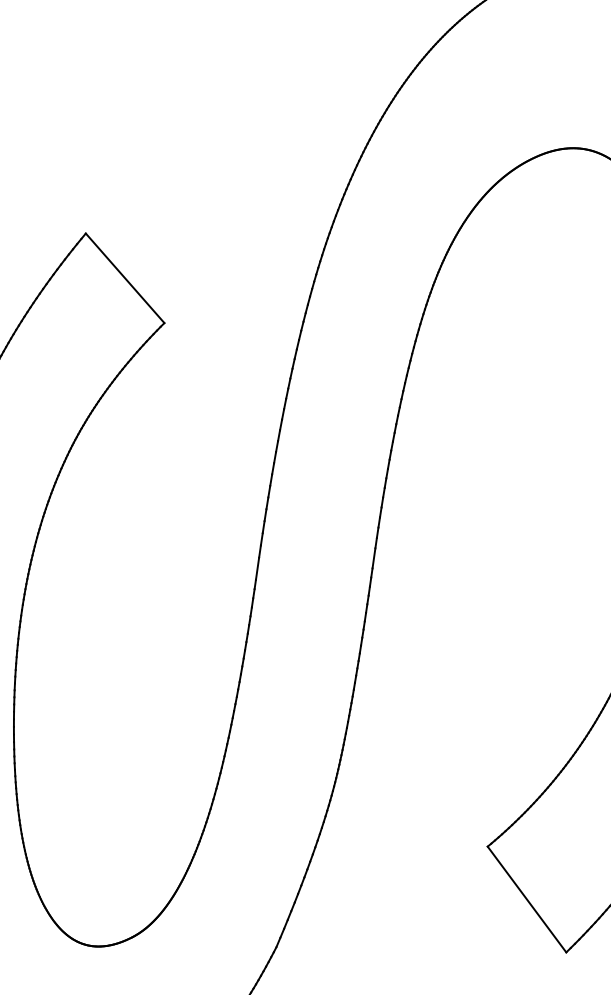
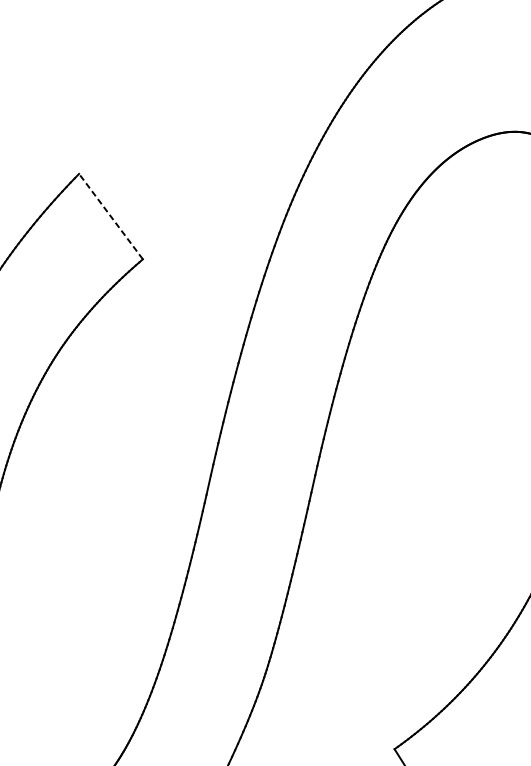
line: (125, 278) -> (111, 216), solid -> dashed

